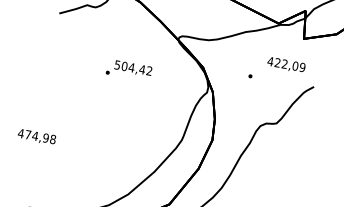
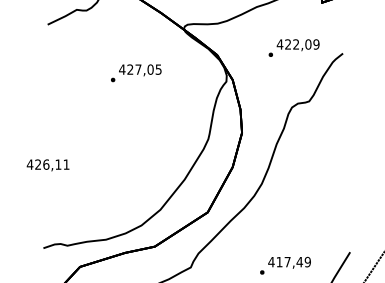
text: (285, 65) -> (297, 45), moved
text: (133, 67) -> (140, 69), 504,42 -> 427,05
text: (40, 137) -> (52, 164), 474,98 -> 426,11

